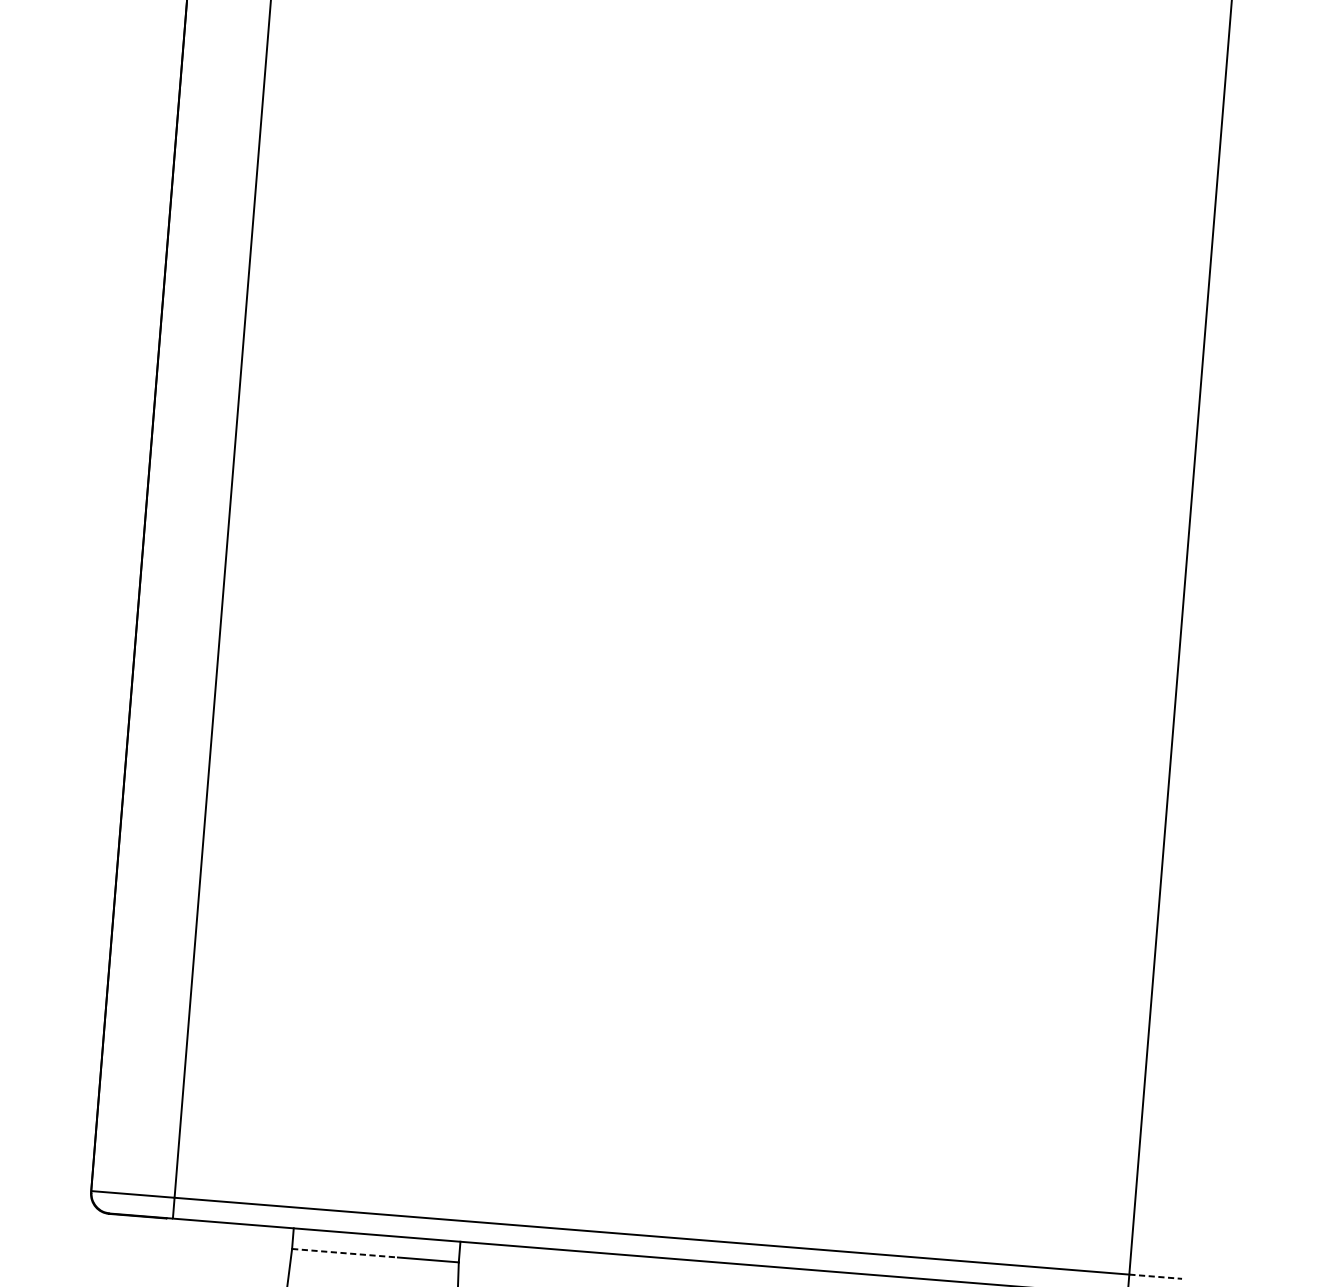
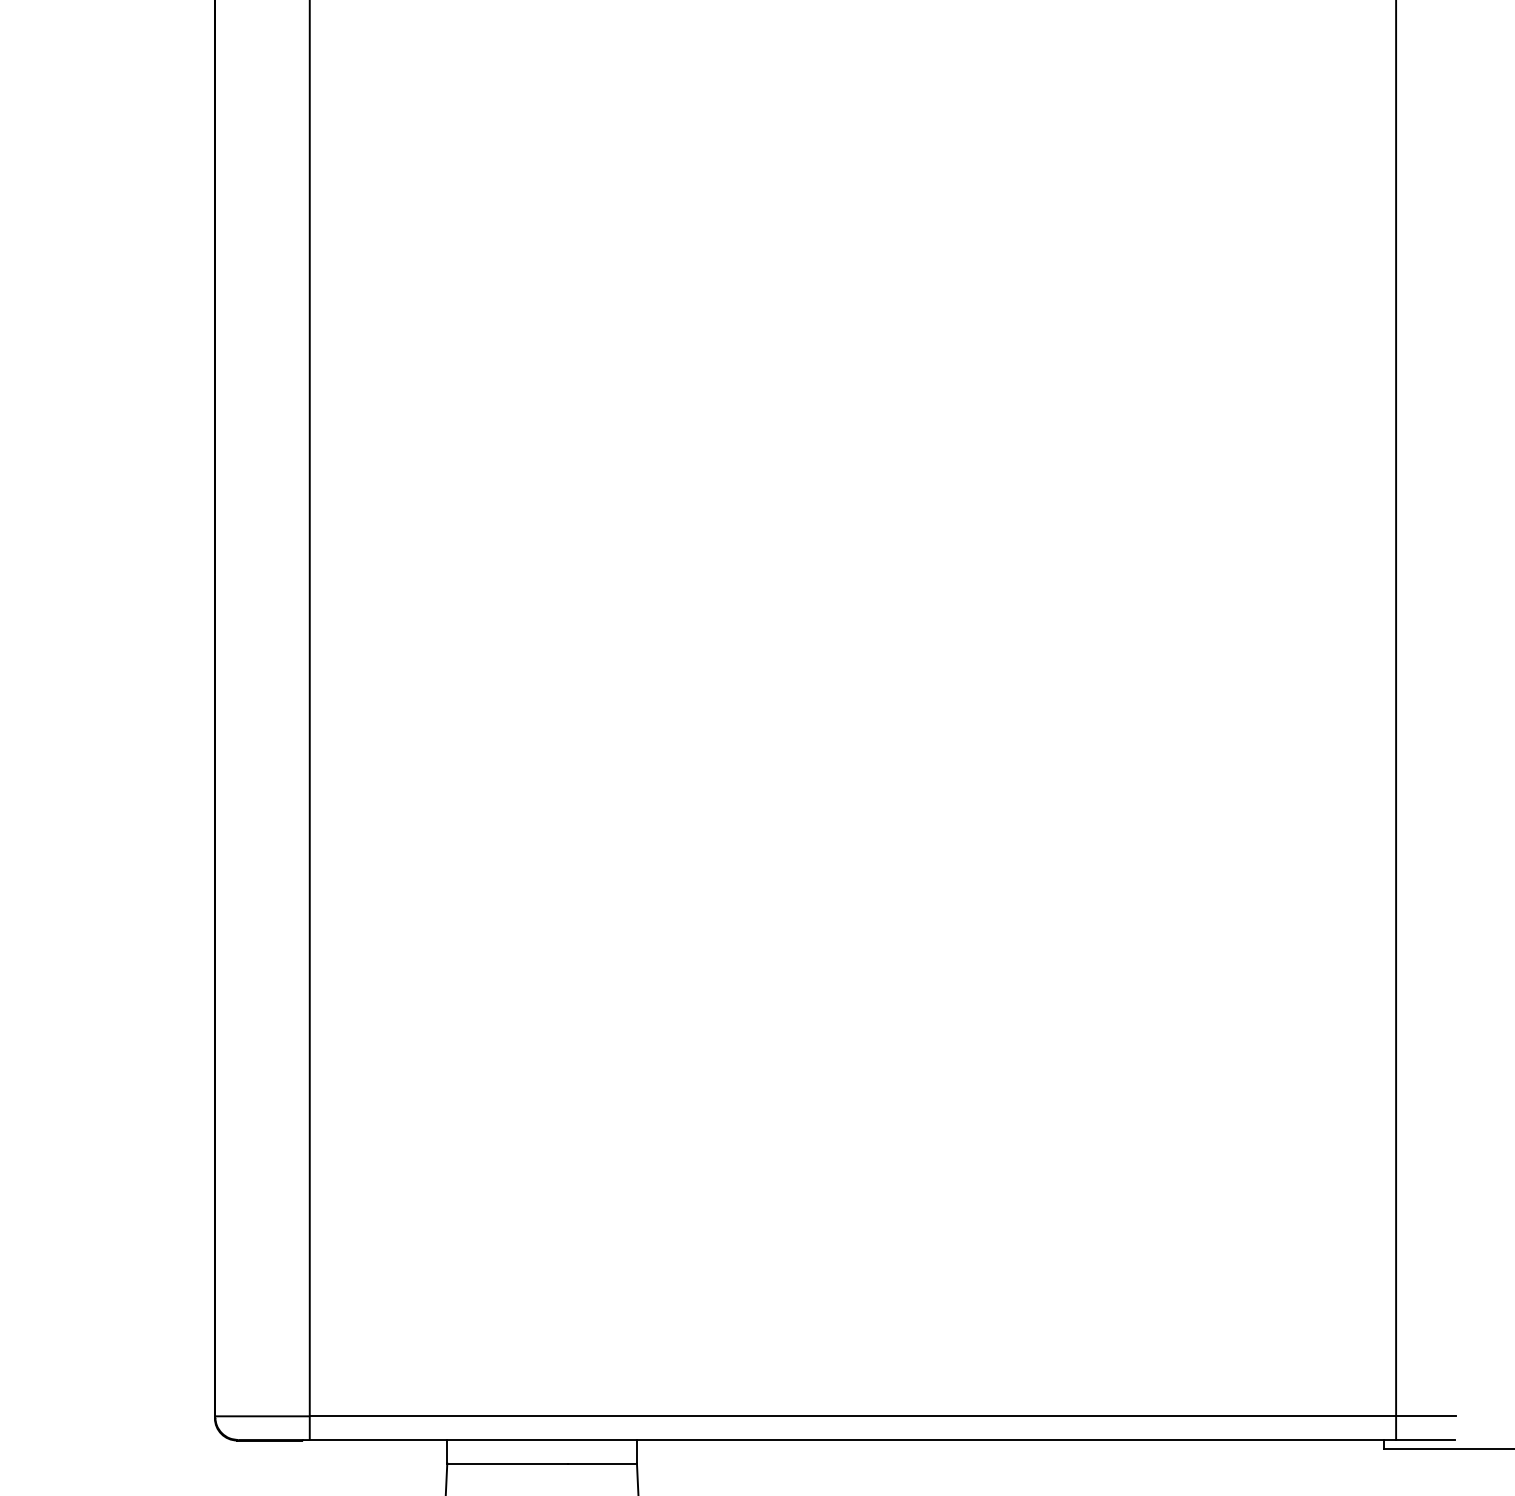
line: (345, 1253) -> (508, 1463), dashed -> solid
line: (1156, 1276) -> (1426, 1416), dashed -> solid

